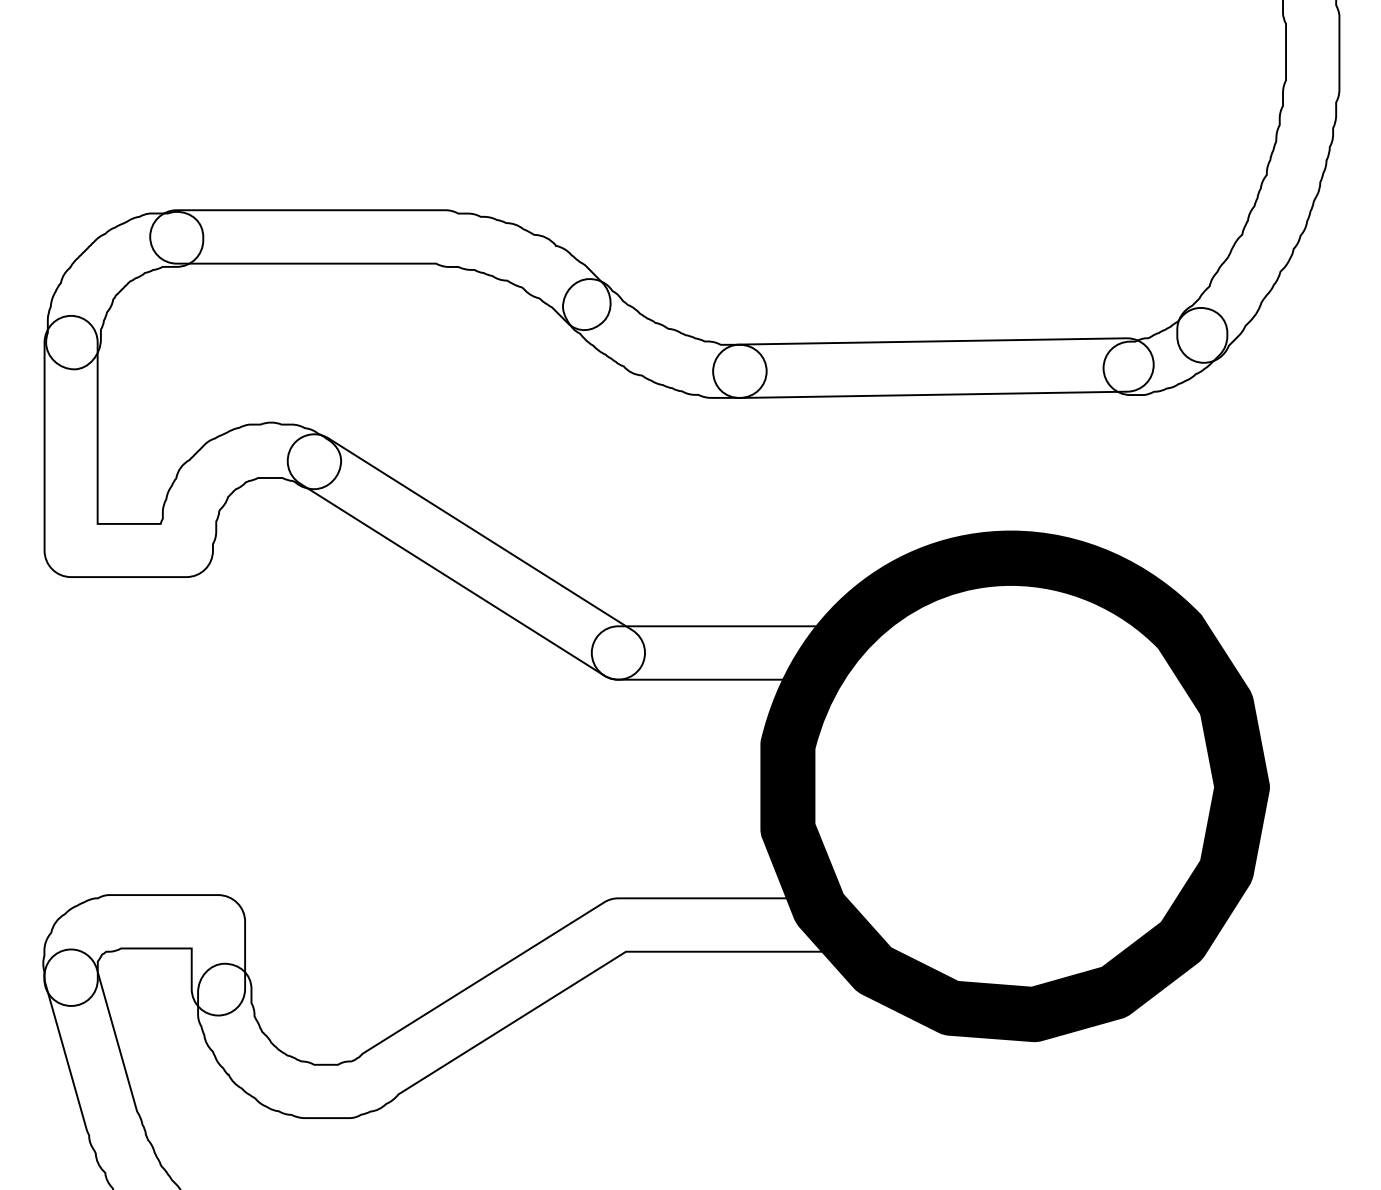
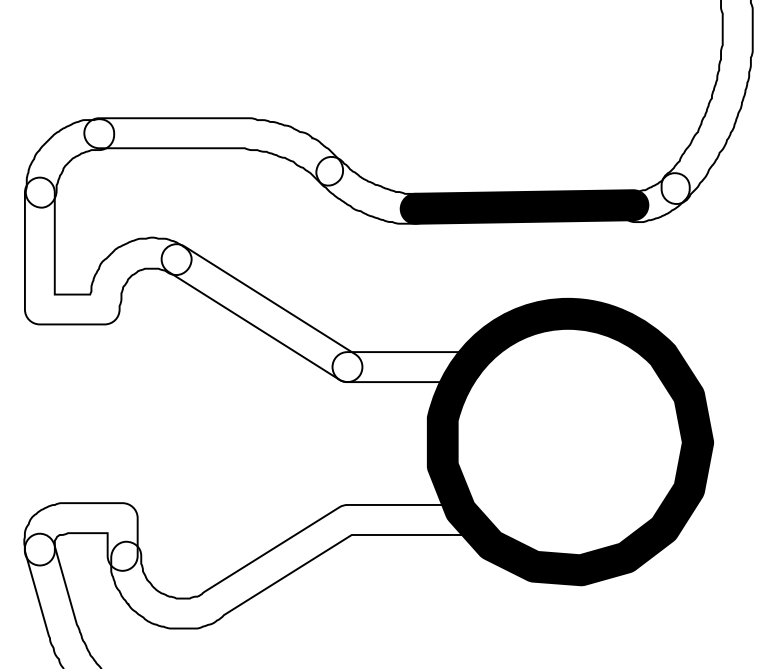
fill: (933, 367) -> (524, 206), added

